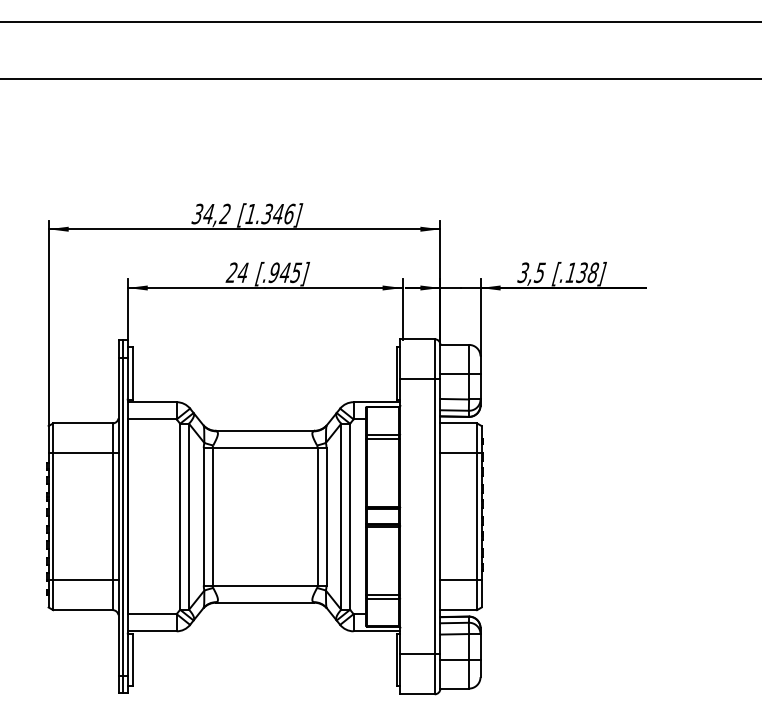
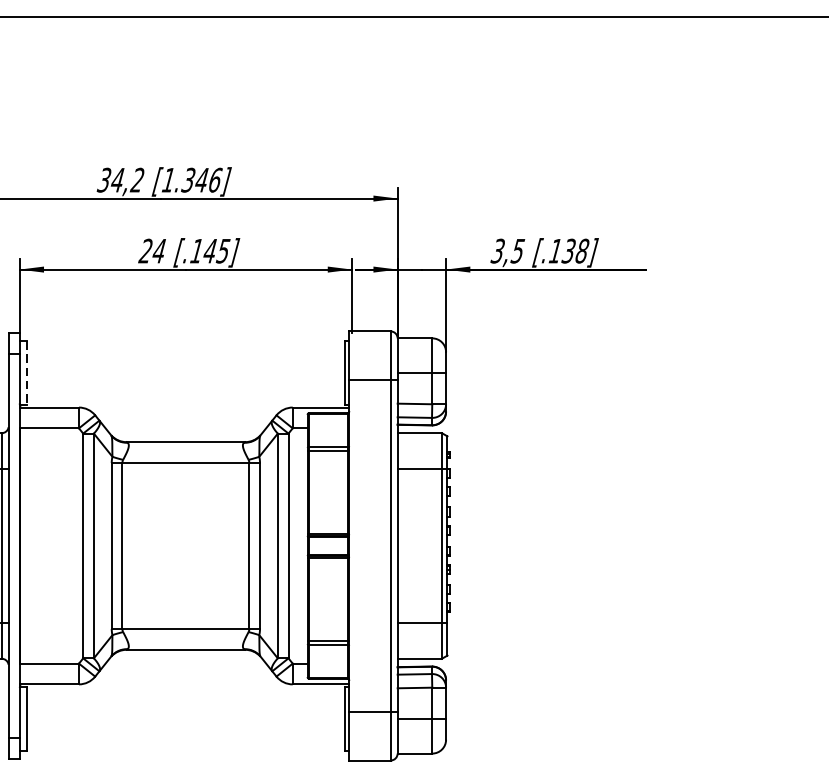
text: (273, 272) -> (195, 250), [.945] -> [.145]
line: (133, 374) -> (26, 374), solid -> dashed
line: (123, 516) -> (14, 545), removed

